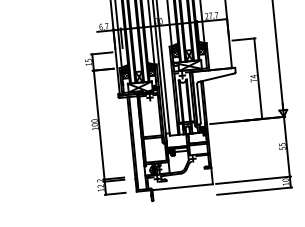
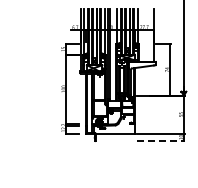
line: (254, 191) -> (160, 141), solid -> dashed

